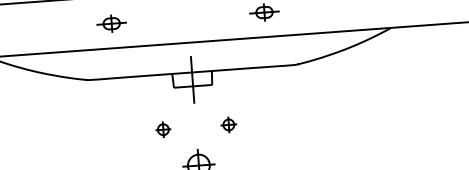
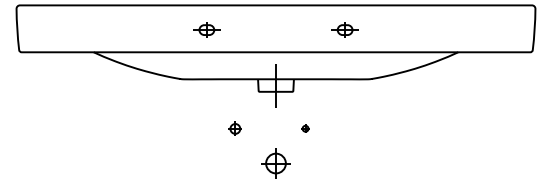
part: (228, 124) -> (305, 128), size x0.6
part: (162, 129) -> (234, 128), moved

